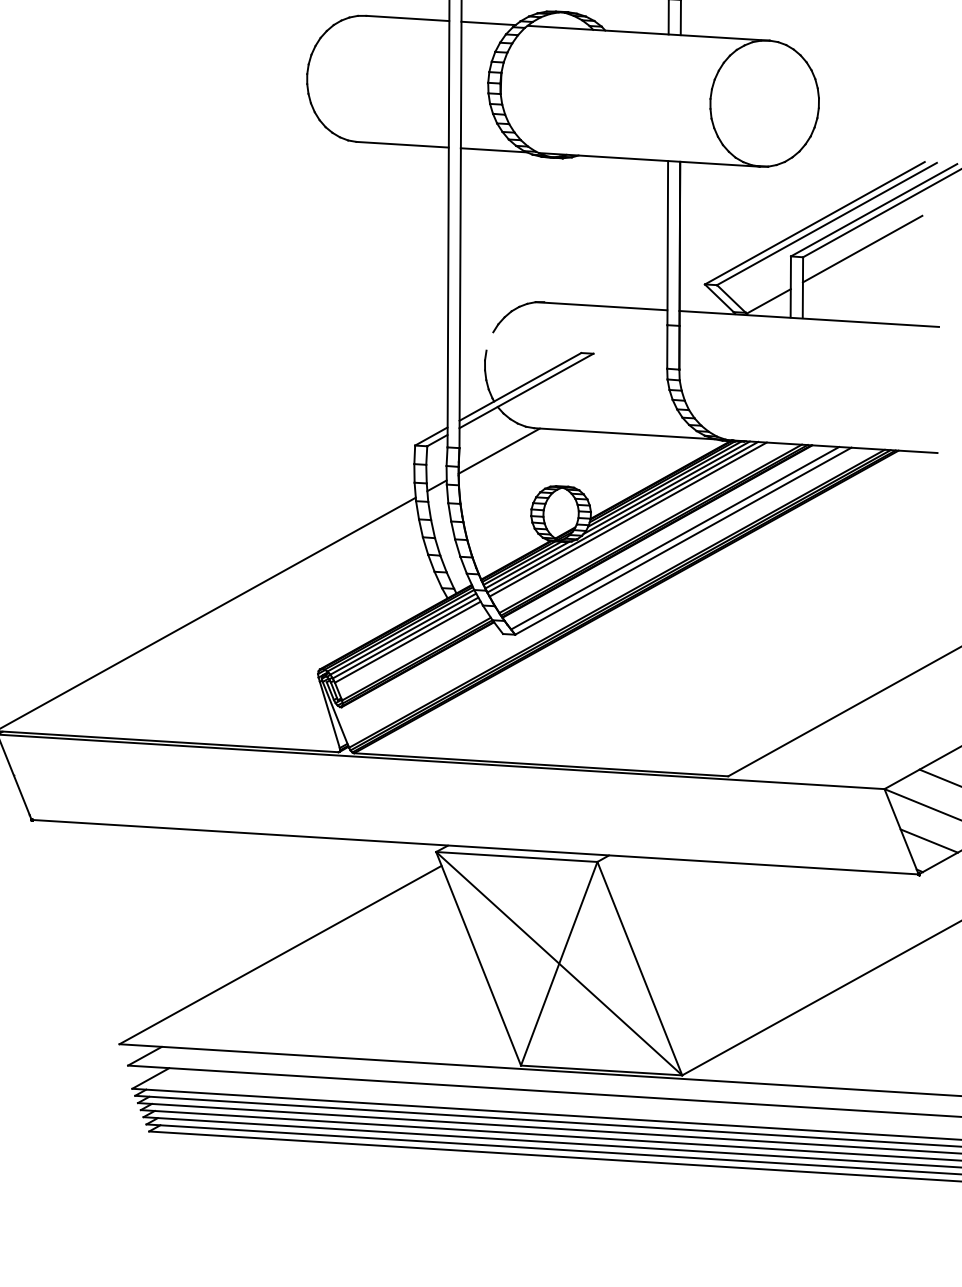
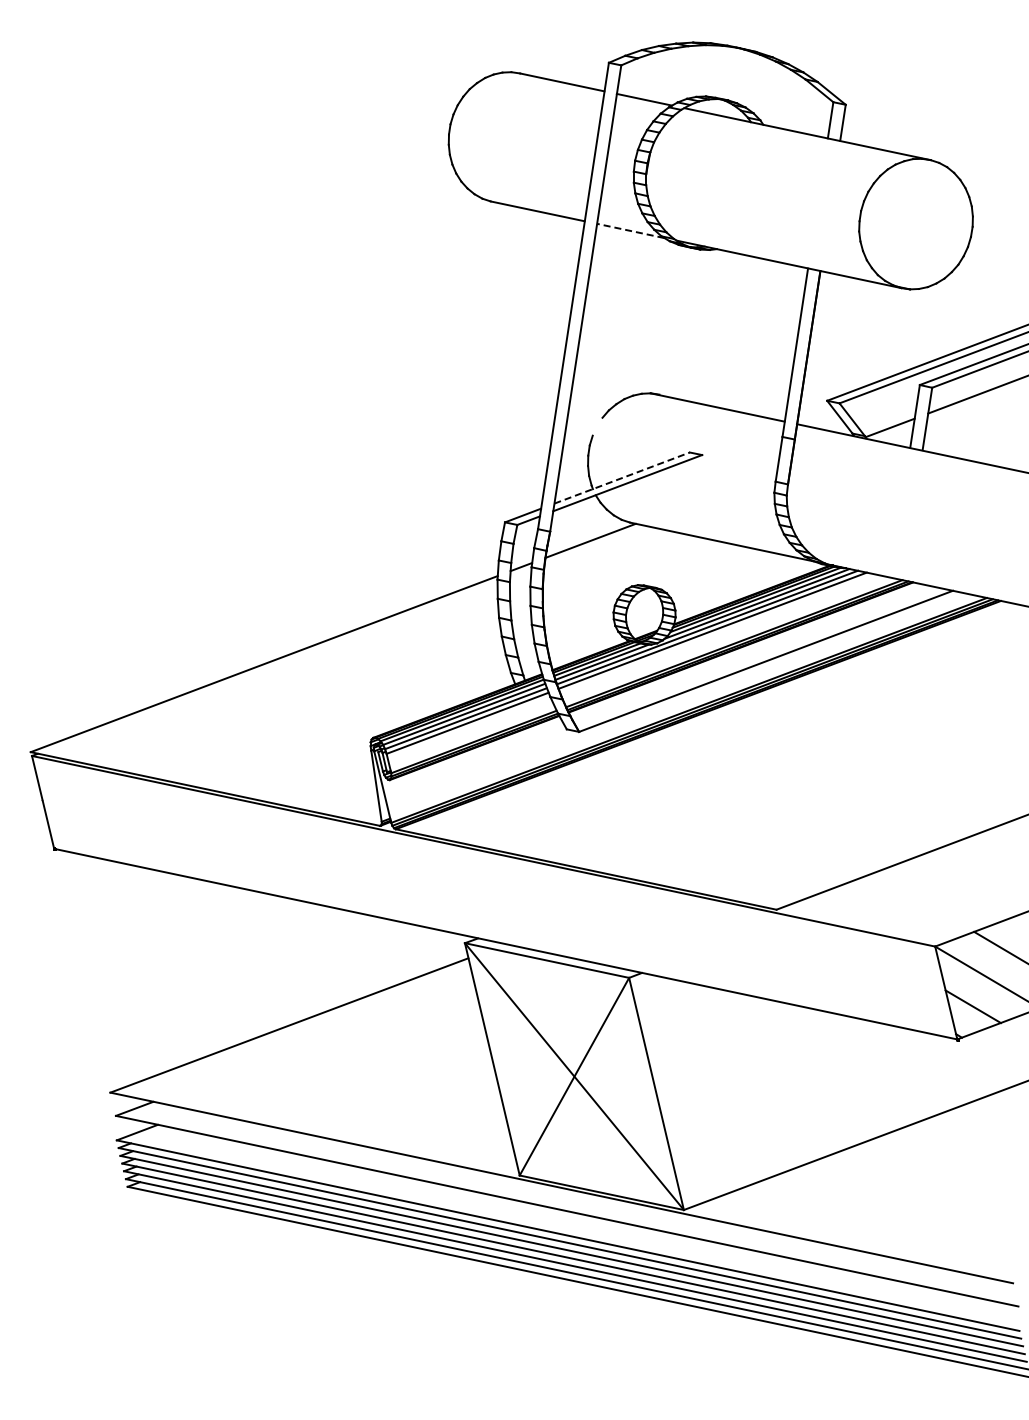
line: (493, 149) -> (630, 230), solid -> dashed
line: (520, 386) -> (622, 477), solid -> dashed
line: (674, 537) -> (757, 656), removed

